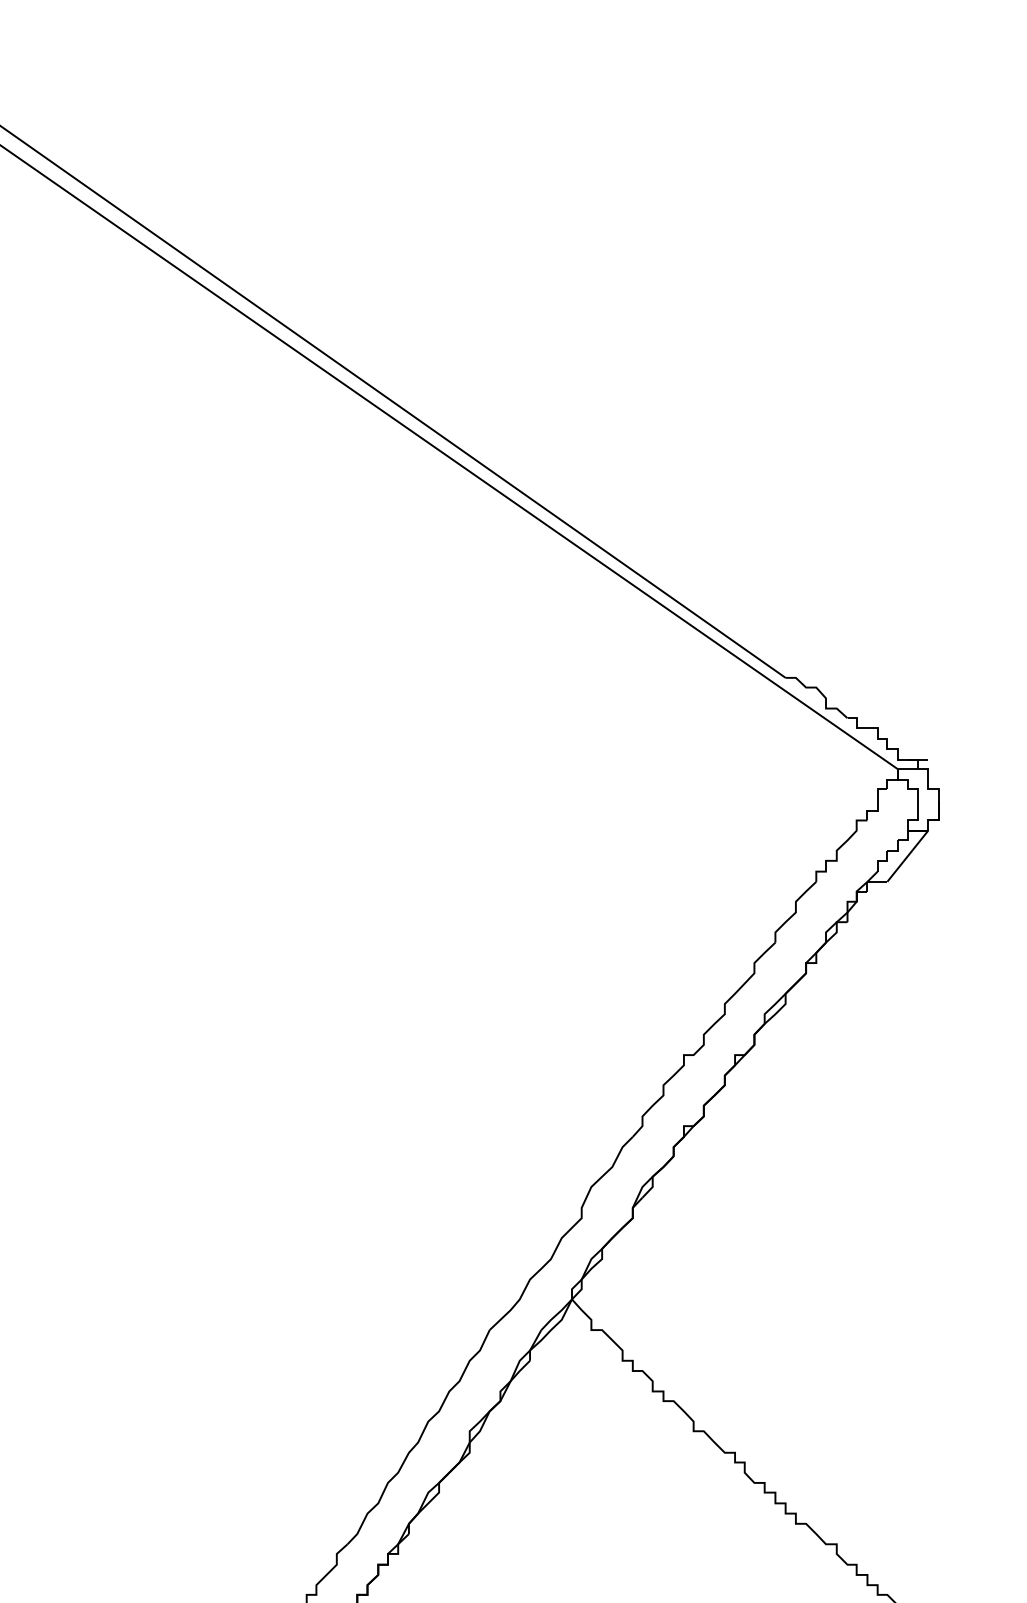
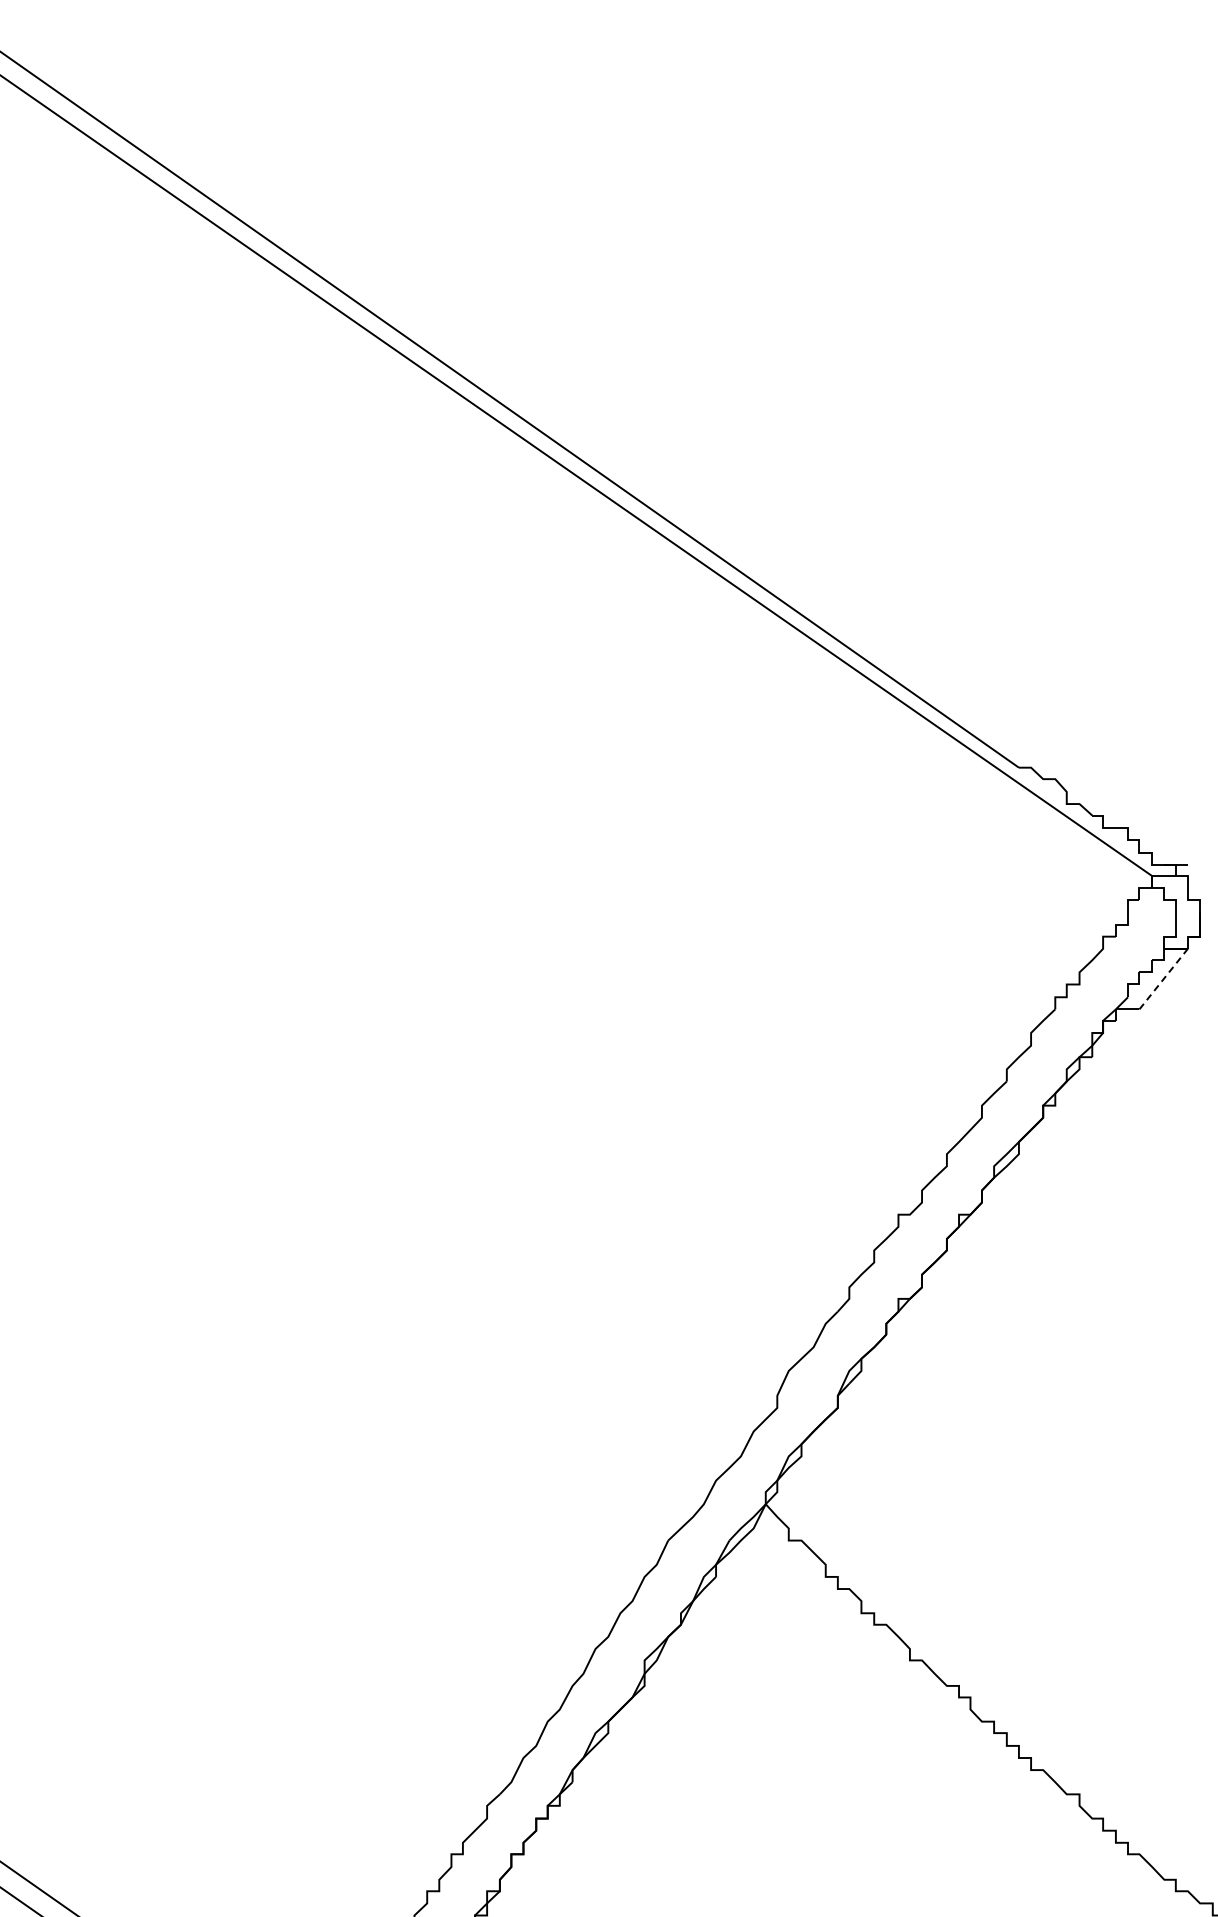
line: (907, 856) -> (1163, 979), solid -> dashed

